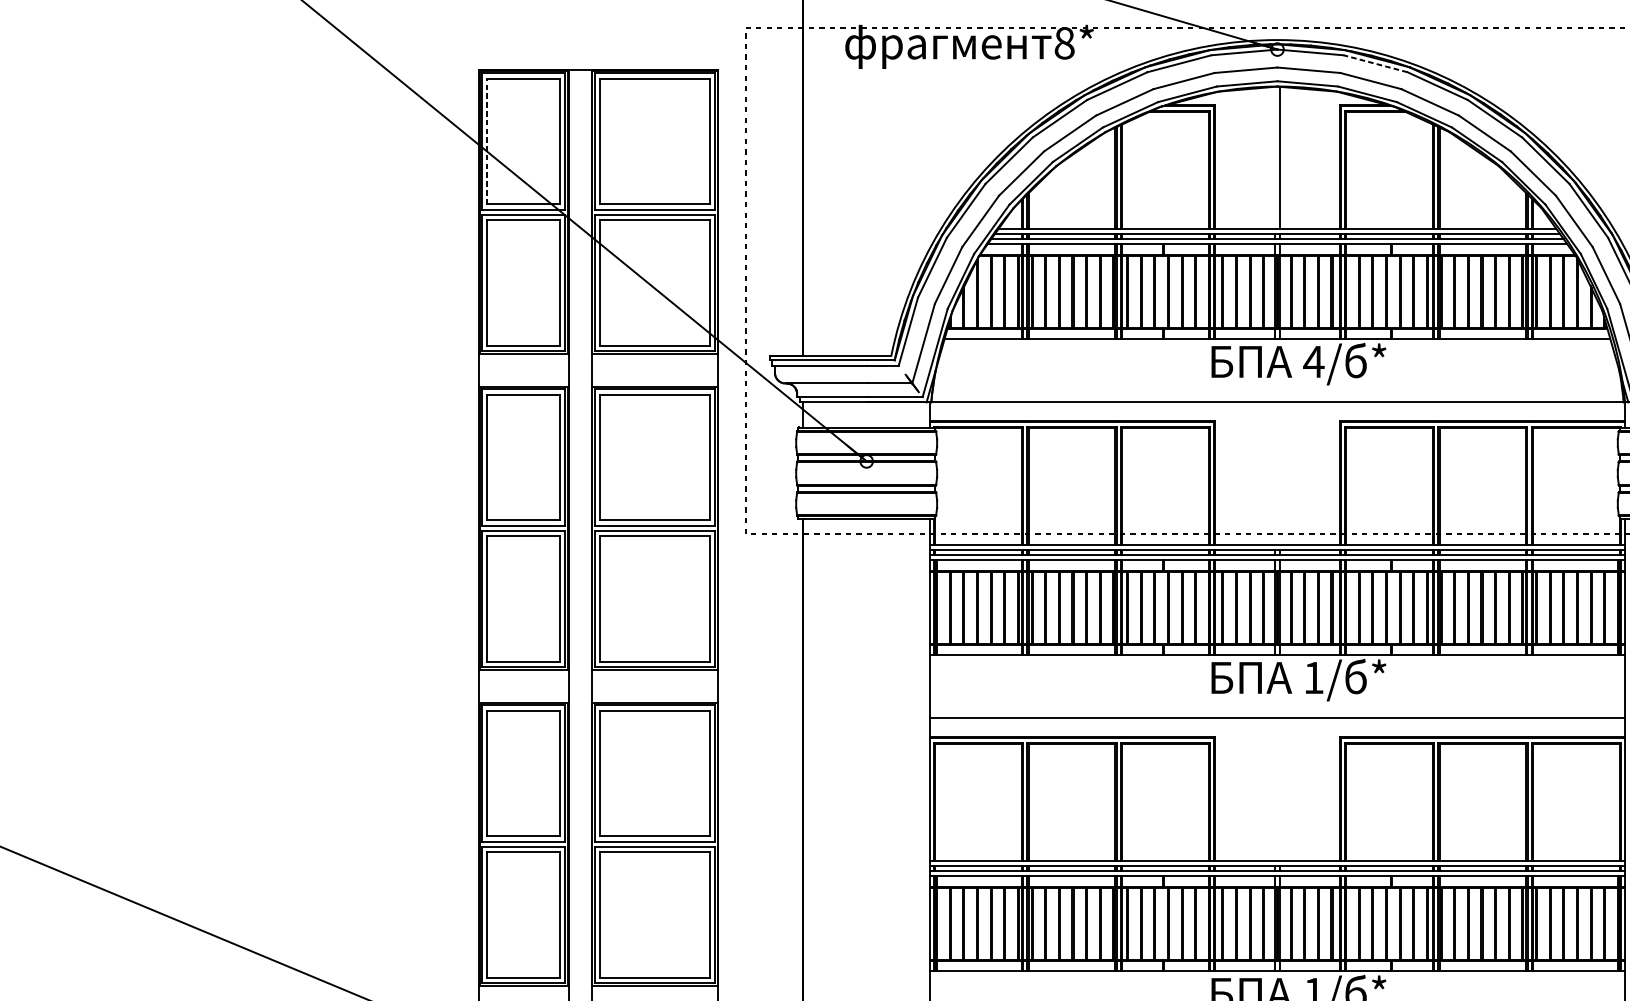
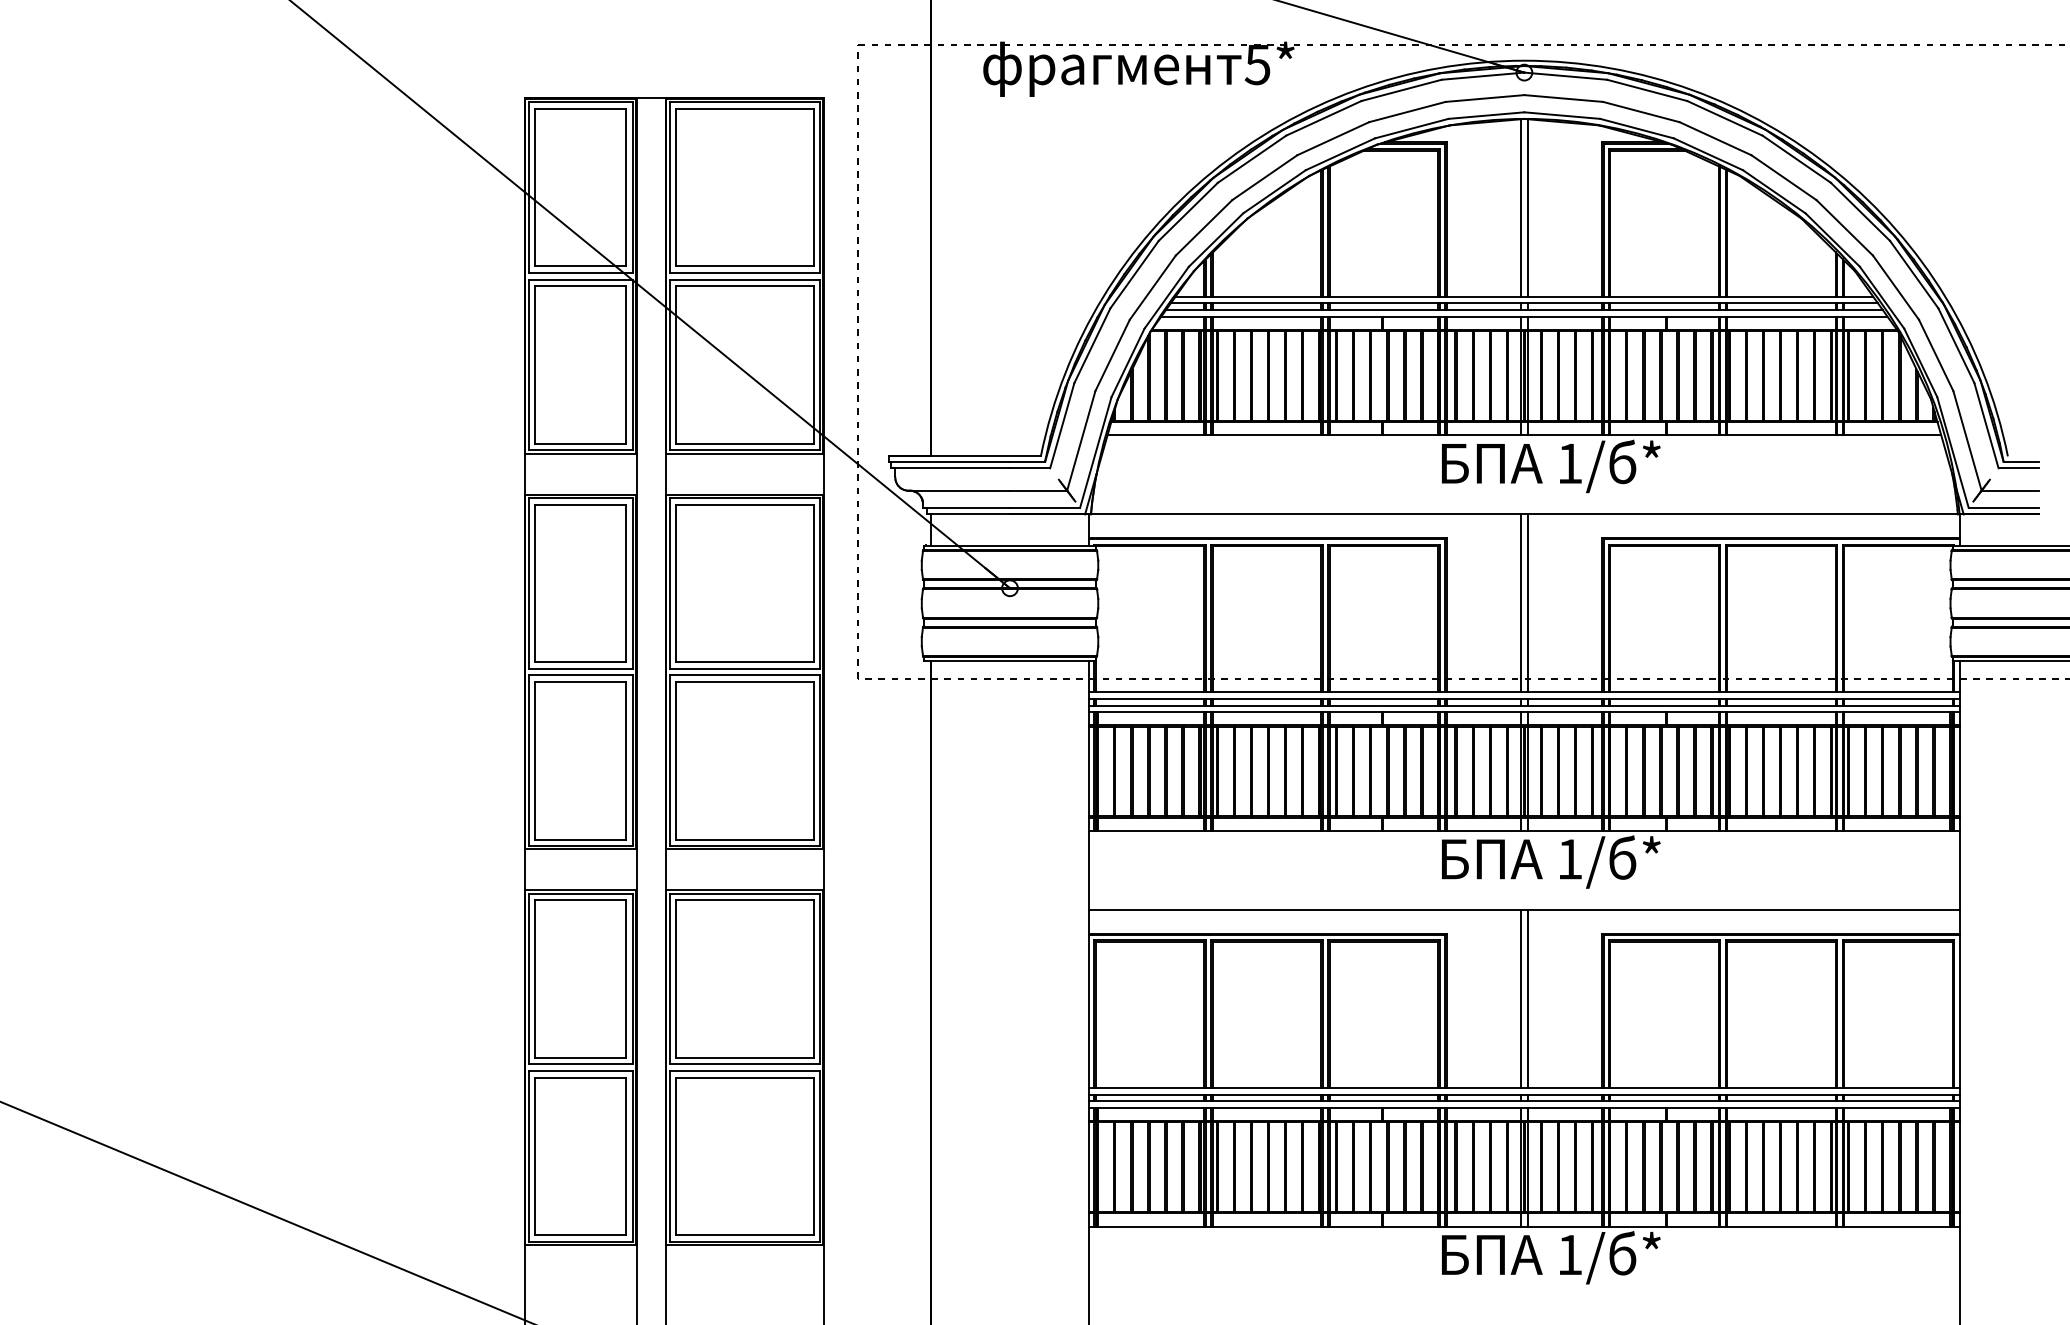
text: (1064, 43) -> (1257, 64), 8* -> 5*
line: (1375, 63) -> (1646, 90), dashed -> solid
line: (487, 141) -> (535, 187), dashed -> solid
line: (1275, 157) -> (1521, 207), added
text: (1313, 361) -> (1569, 463), 4/ -> 1/
line: (1275, 473) -> (1521, 603), added
line: (1279, 473) -> (1527, 603), added
line: (1275, 789) -> (1521, 999), added
line: (1279, 789) -> (1527, 999), added

